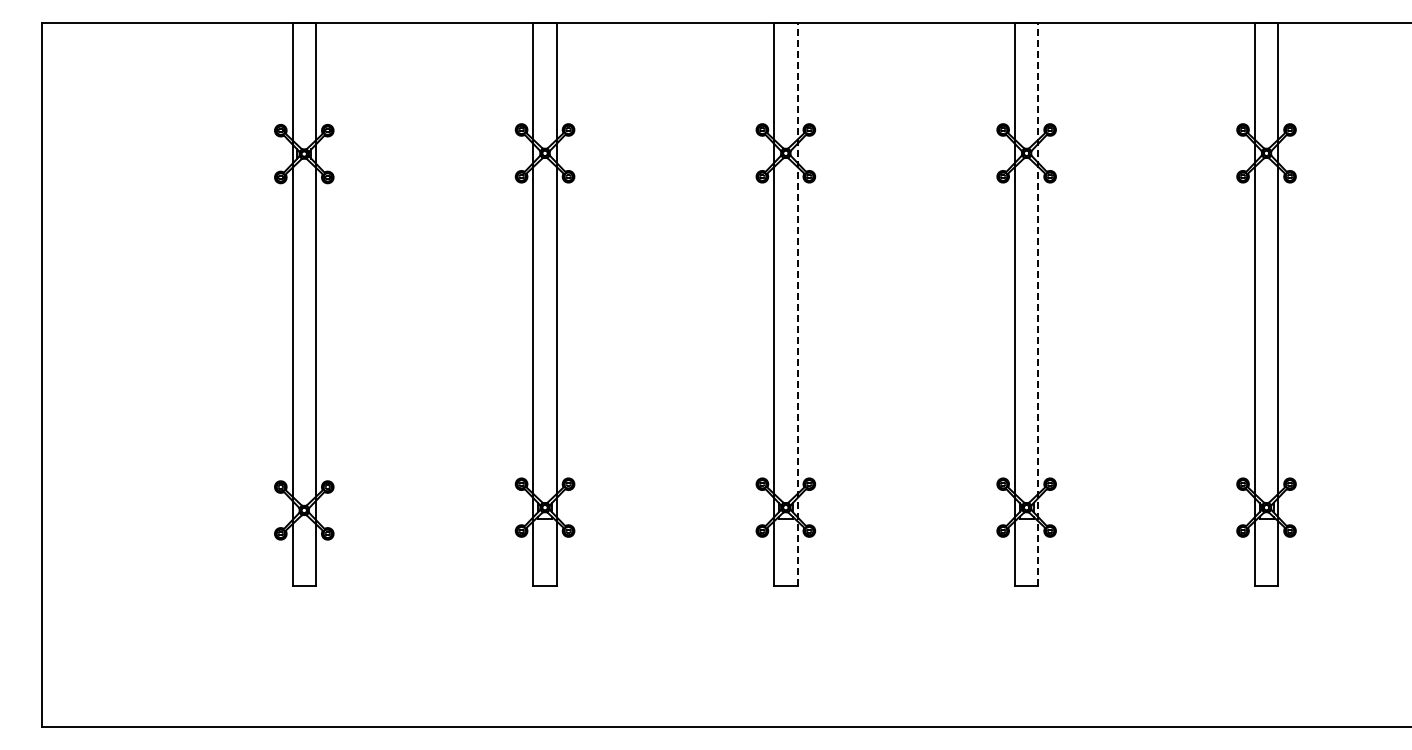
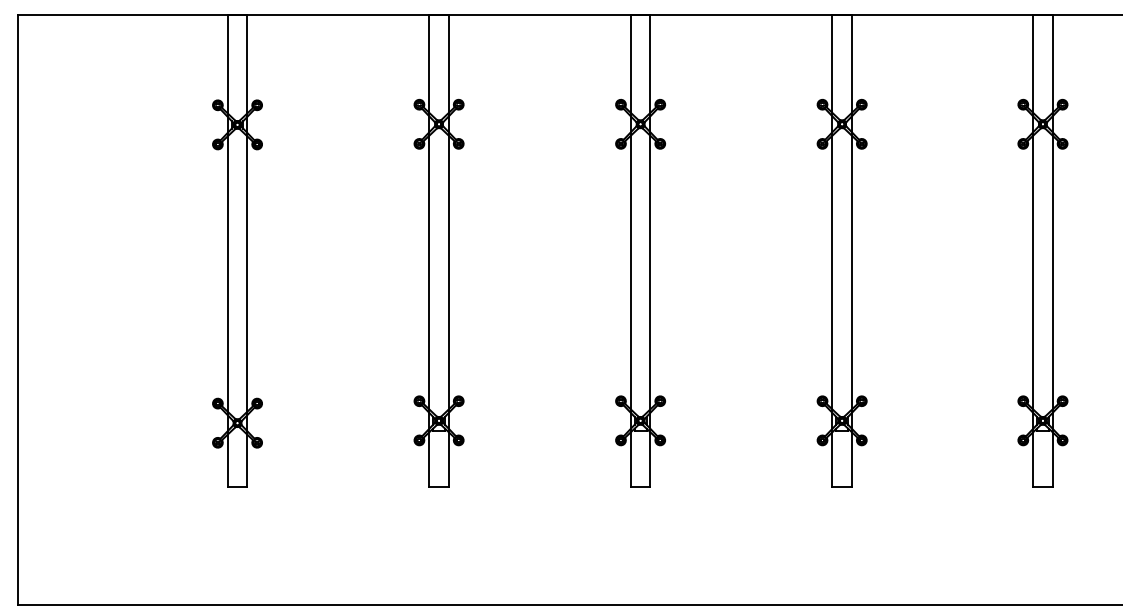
line: (797, 304) -> (650, 250), dashed -> solid
line: (1038, 304) -> (852, 250), dashed -> solid

